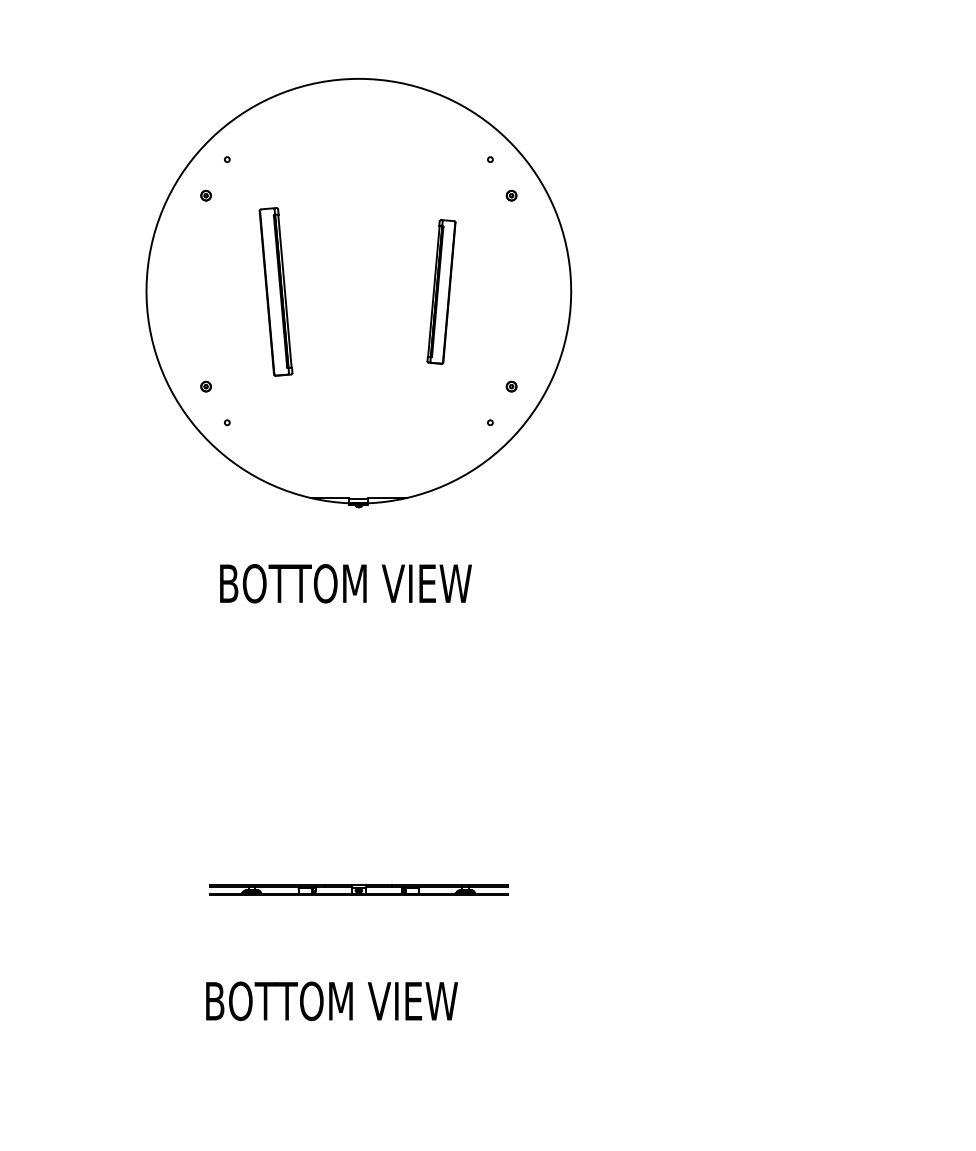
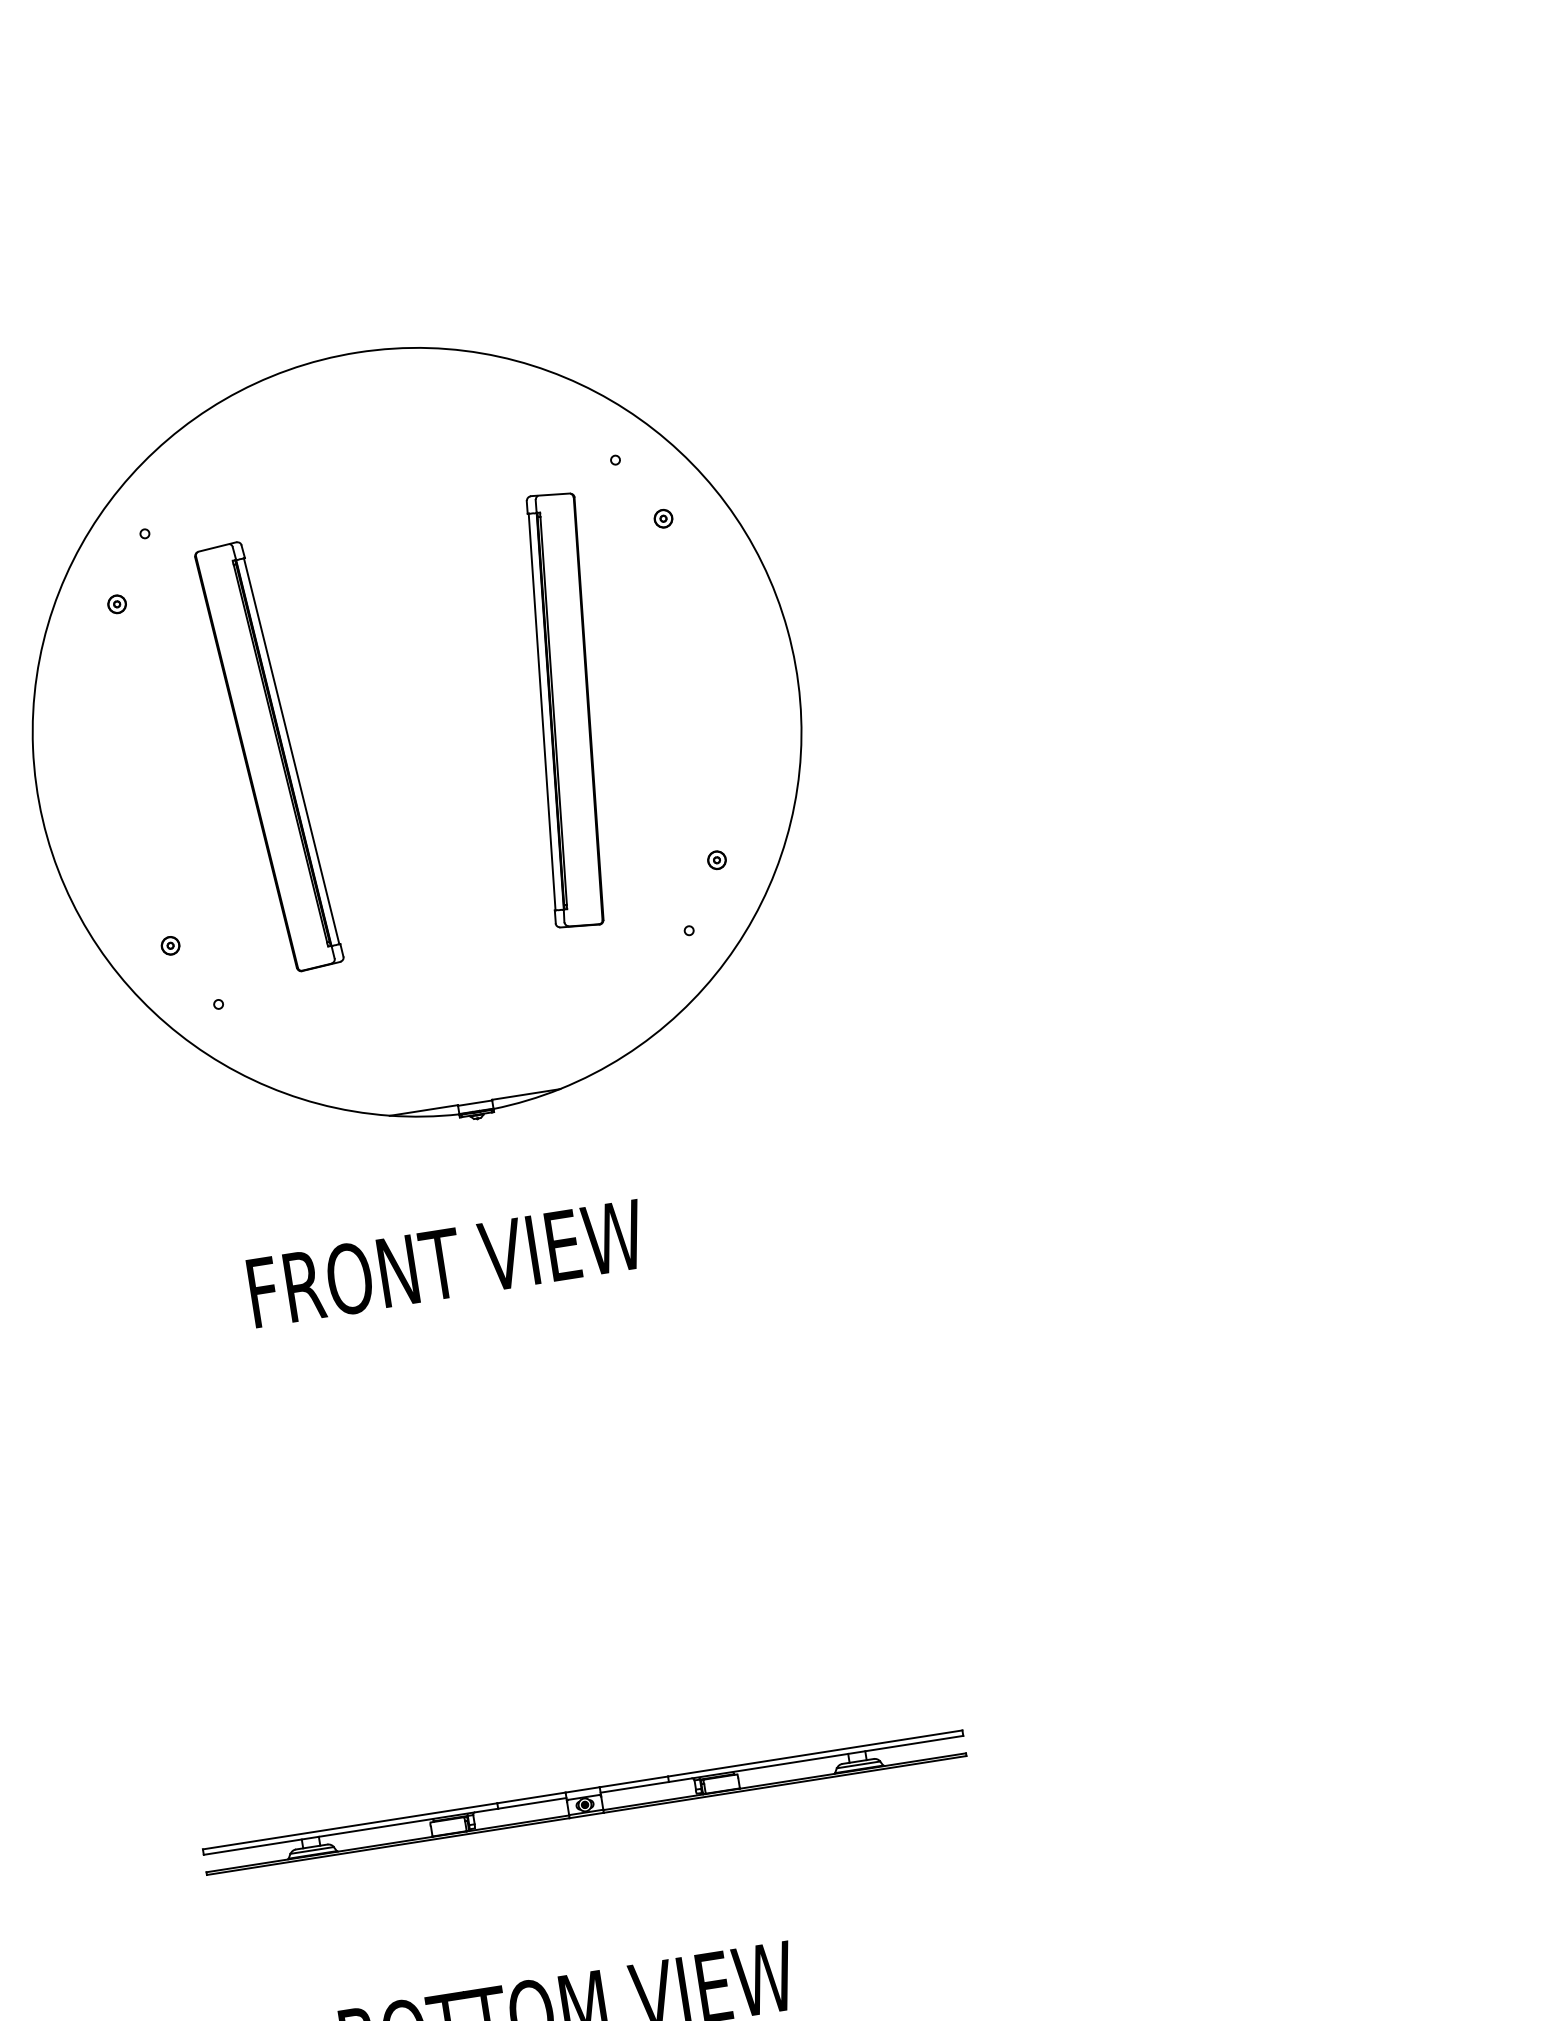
part: (275, 291) -> (268, 756), size x1.43
part: (441, 291) -> (564, 709), size x1.67
text: (347, 583) -> (478, 1258), BOTTOM VIEW -> FRONT VIEW
part: (358, 889) -> (583, 1802), size x1.43

